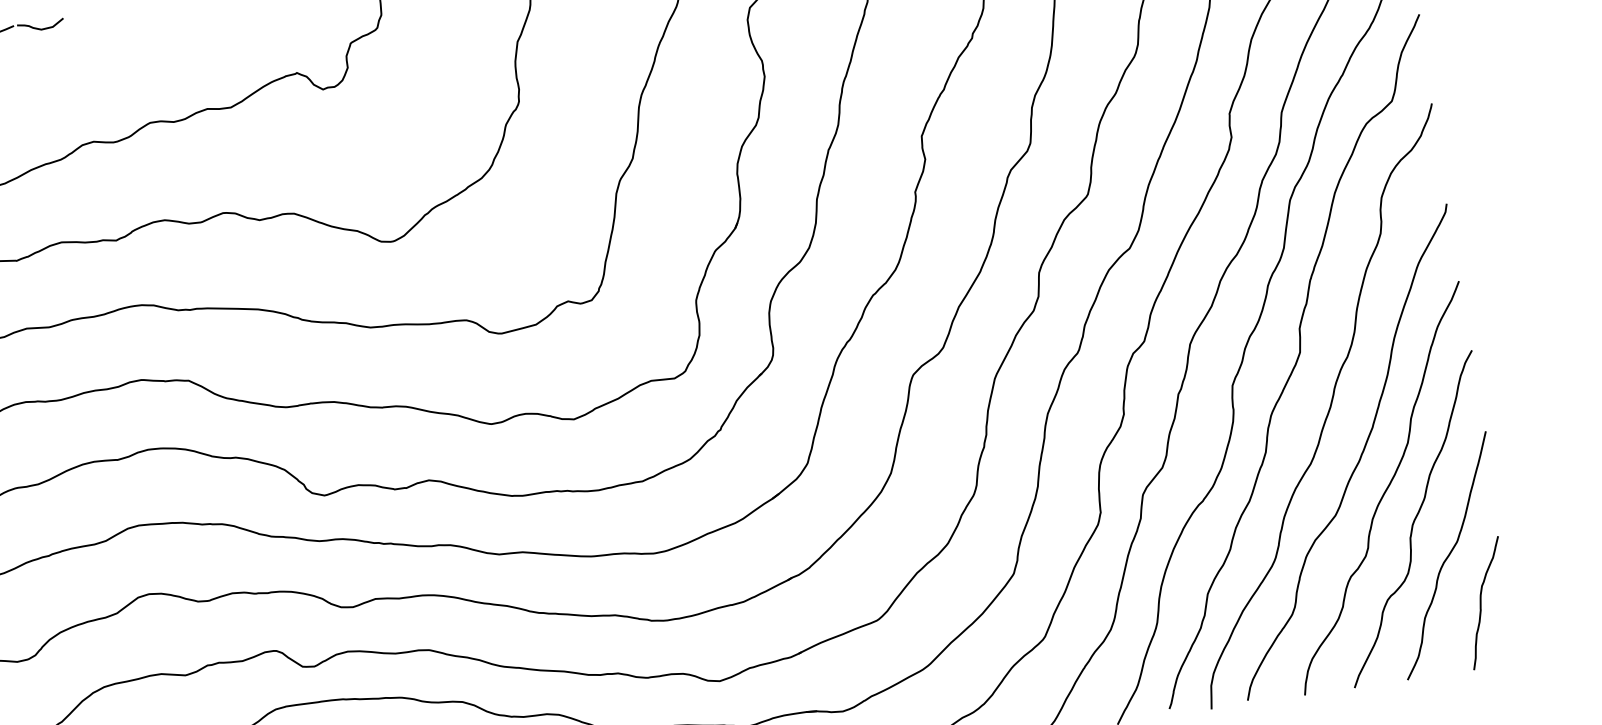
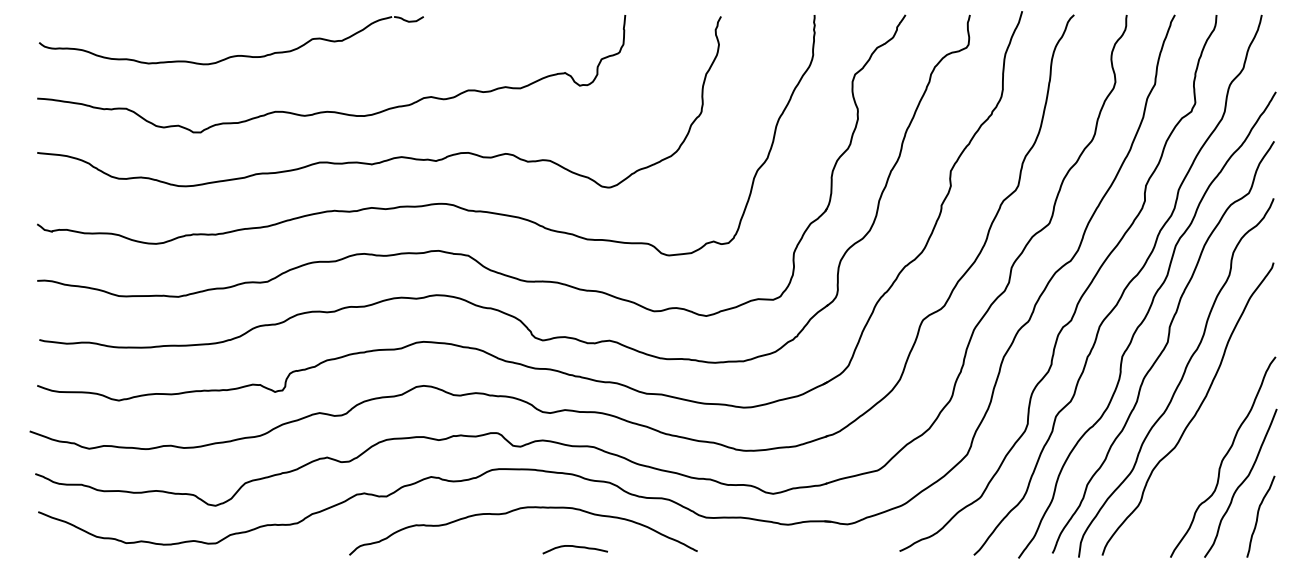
curve: (1385, 488) -> (1208, 435), removed

